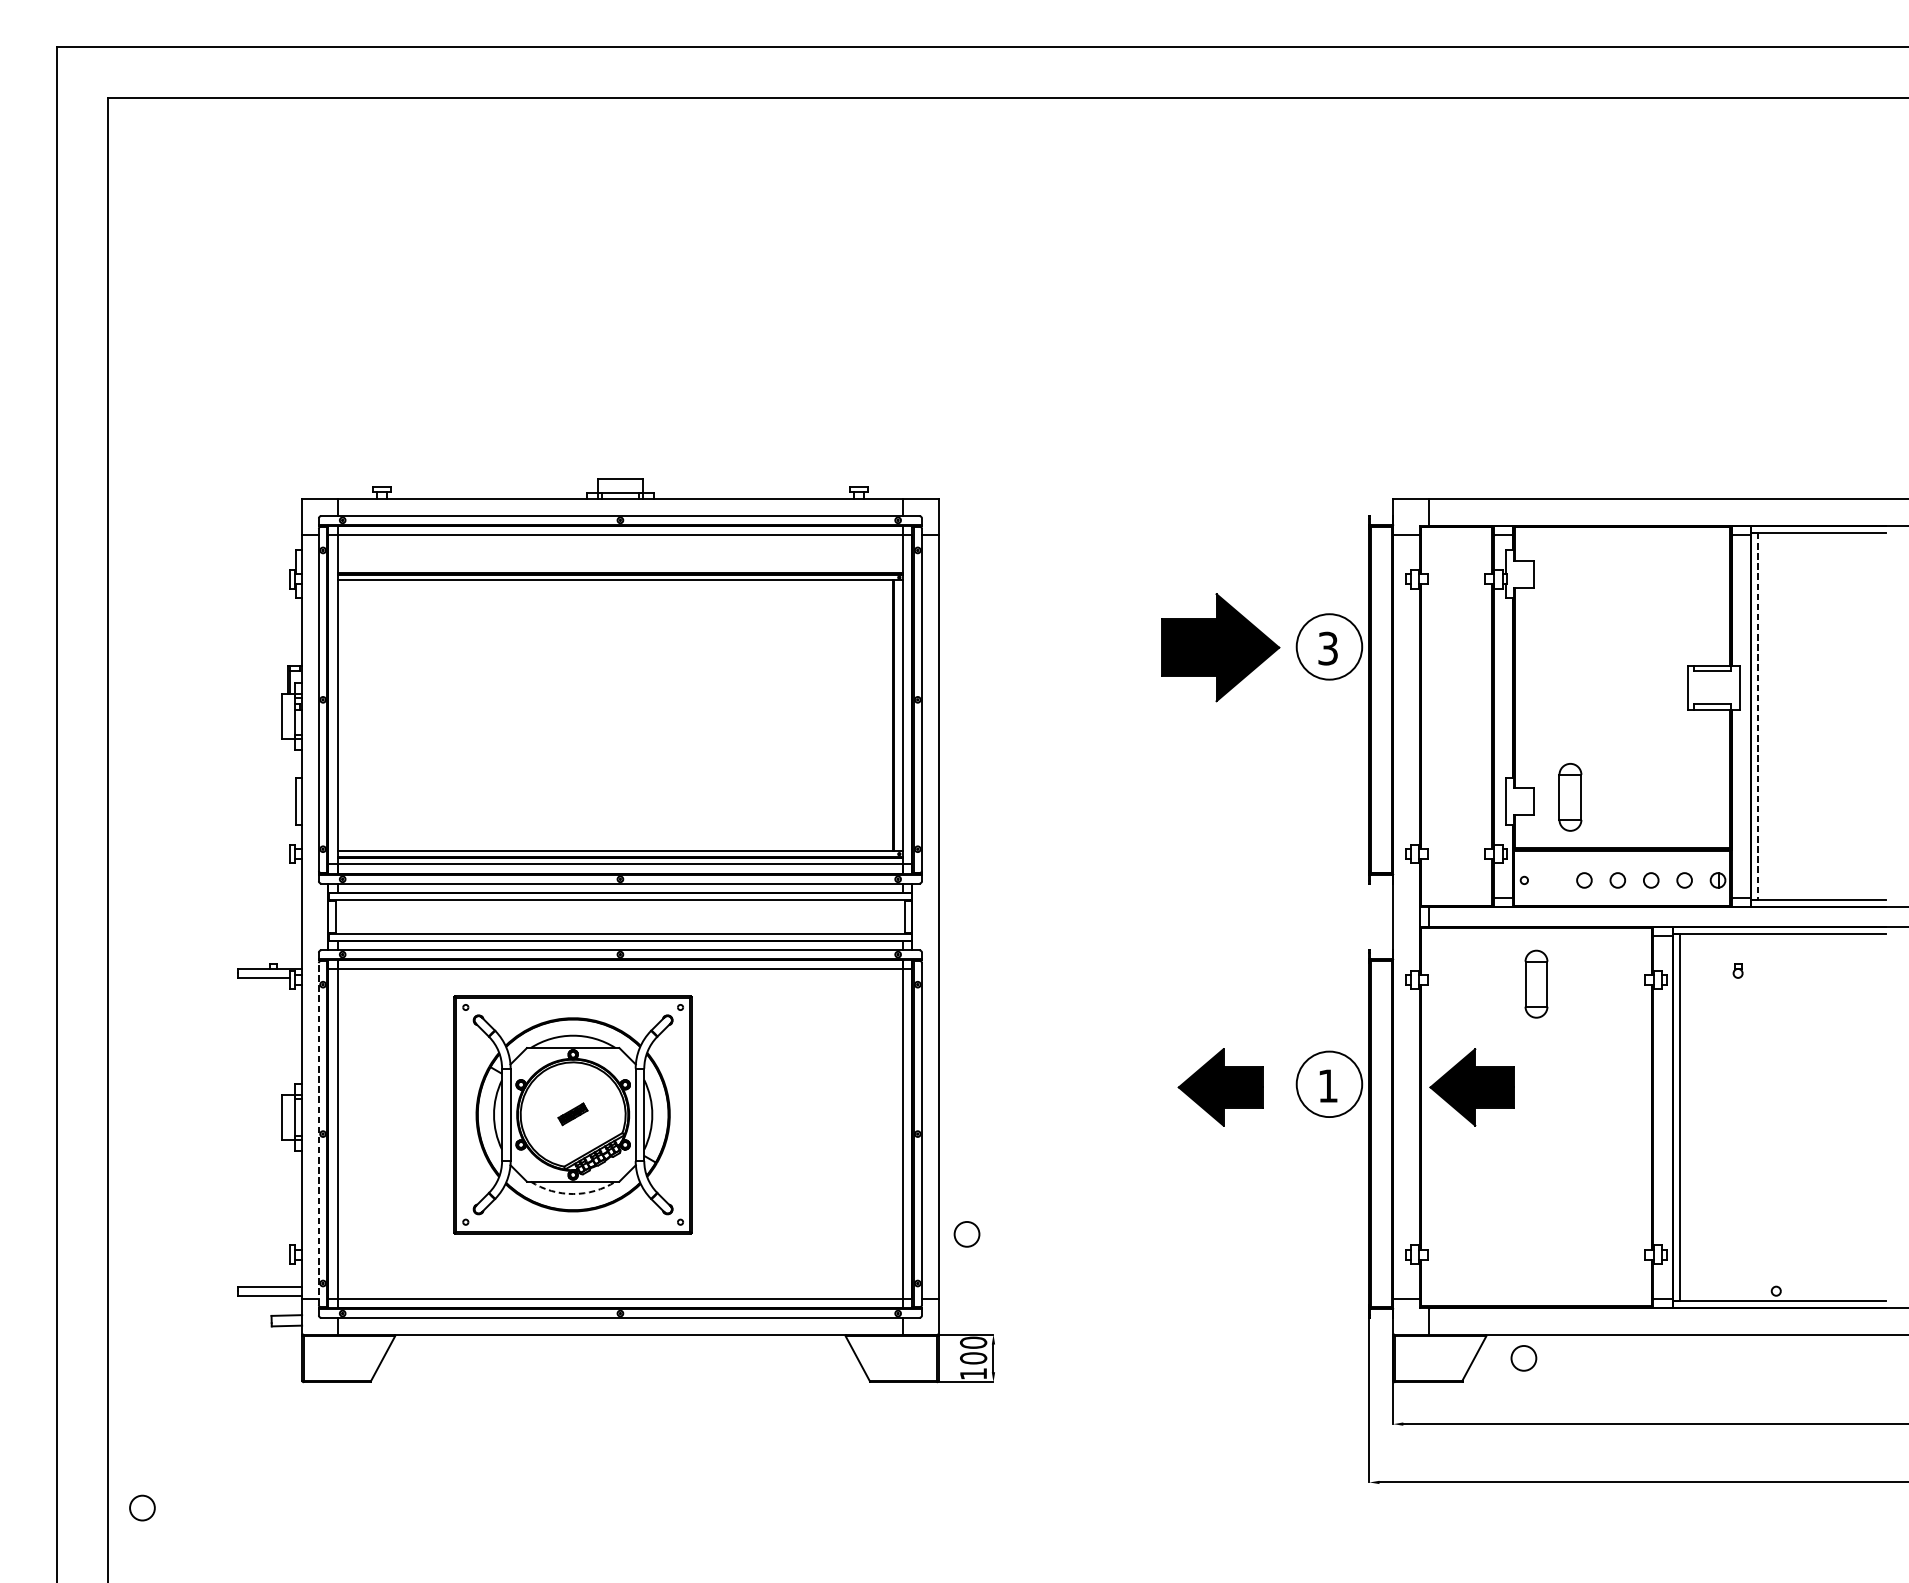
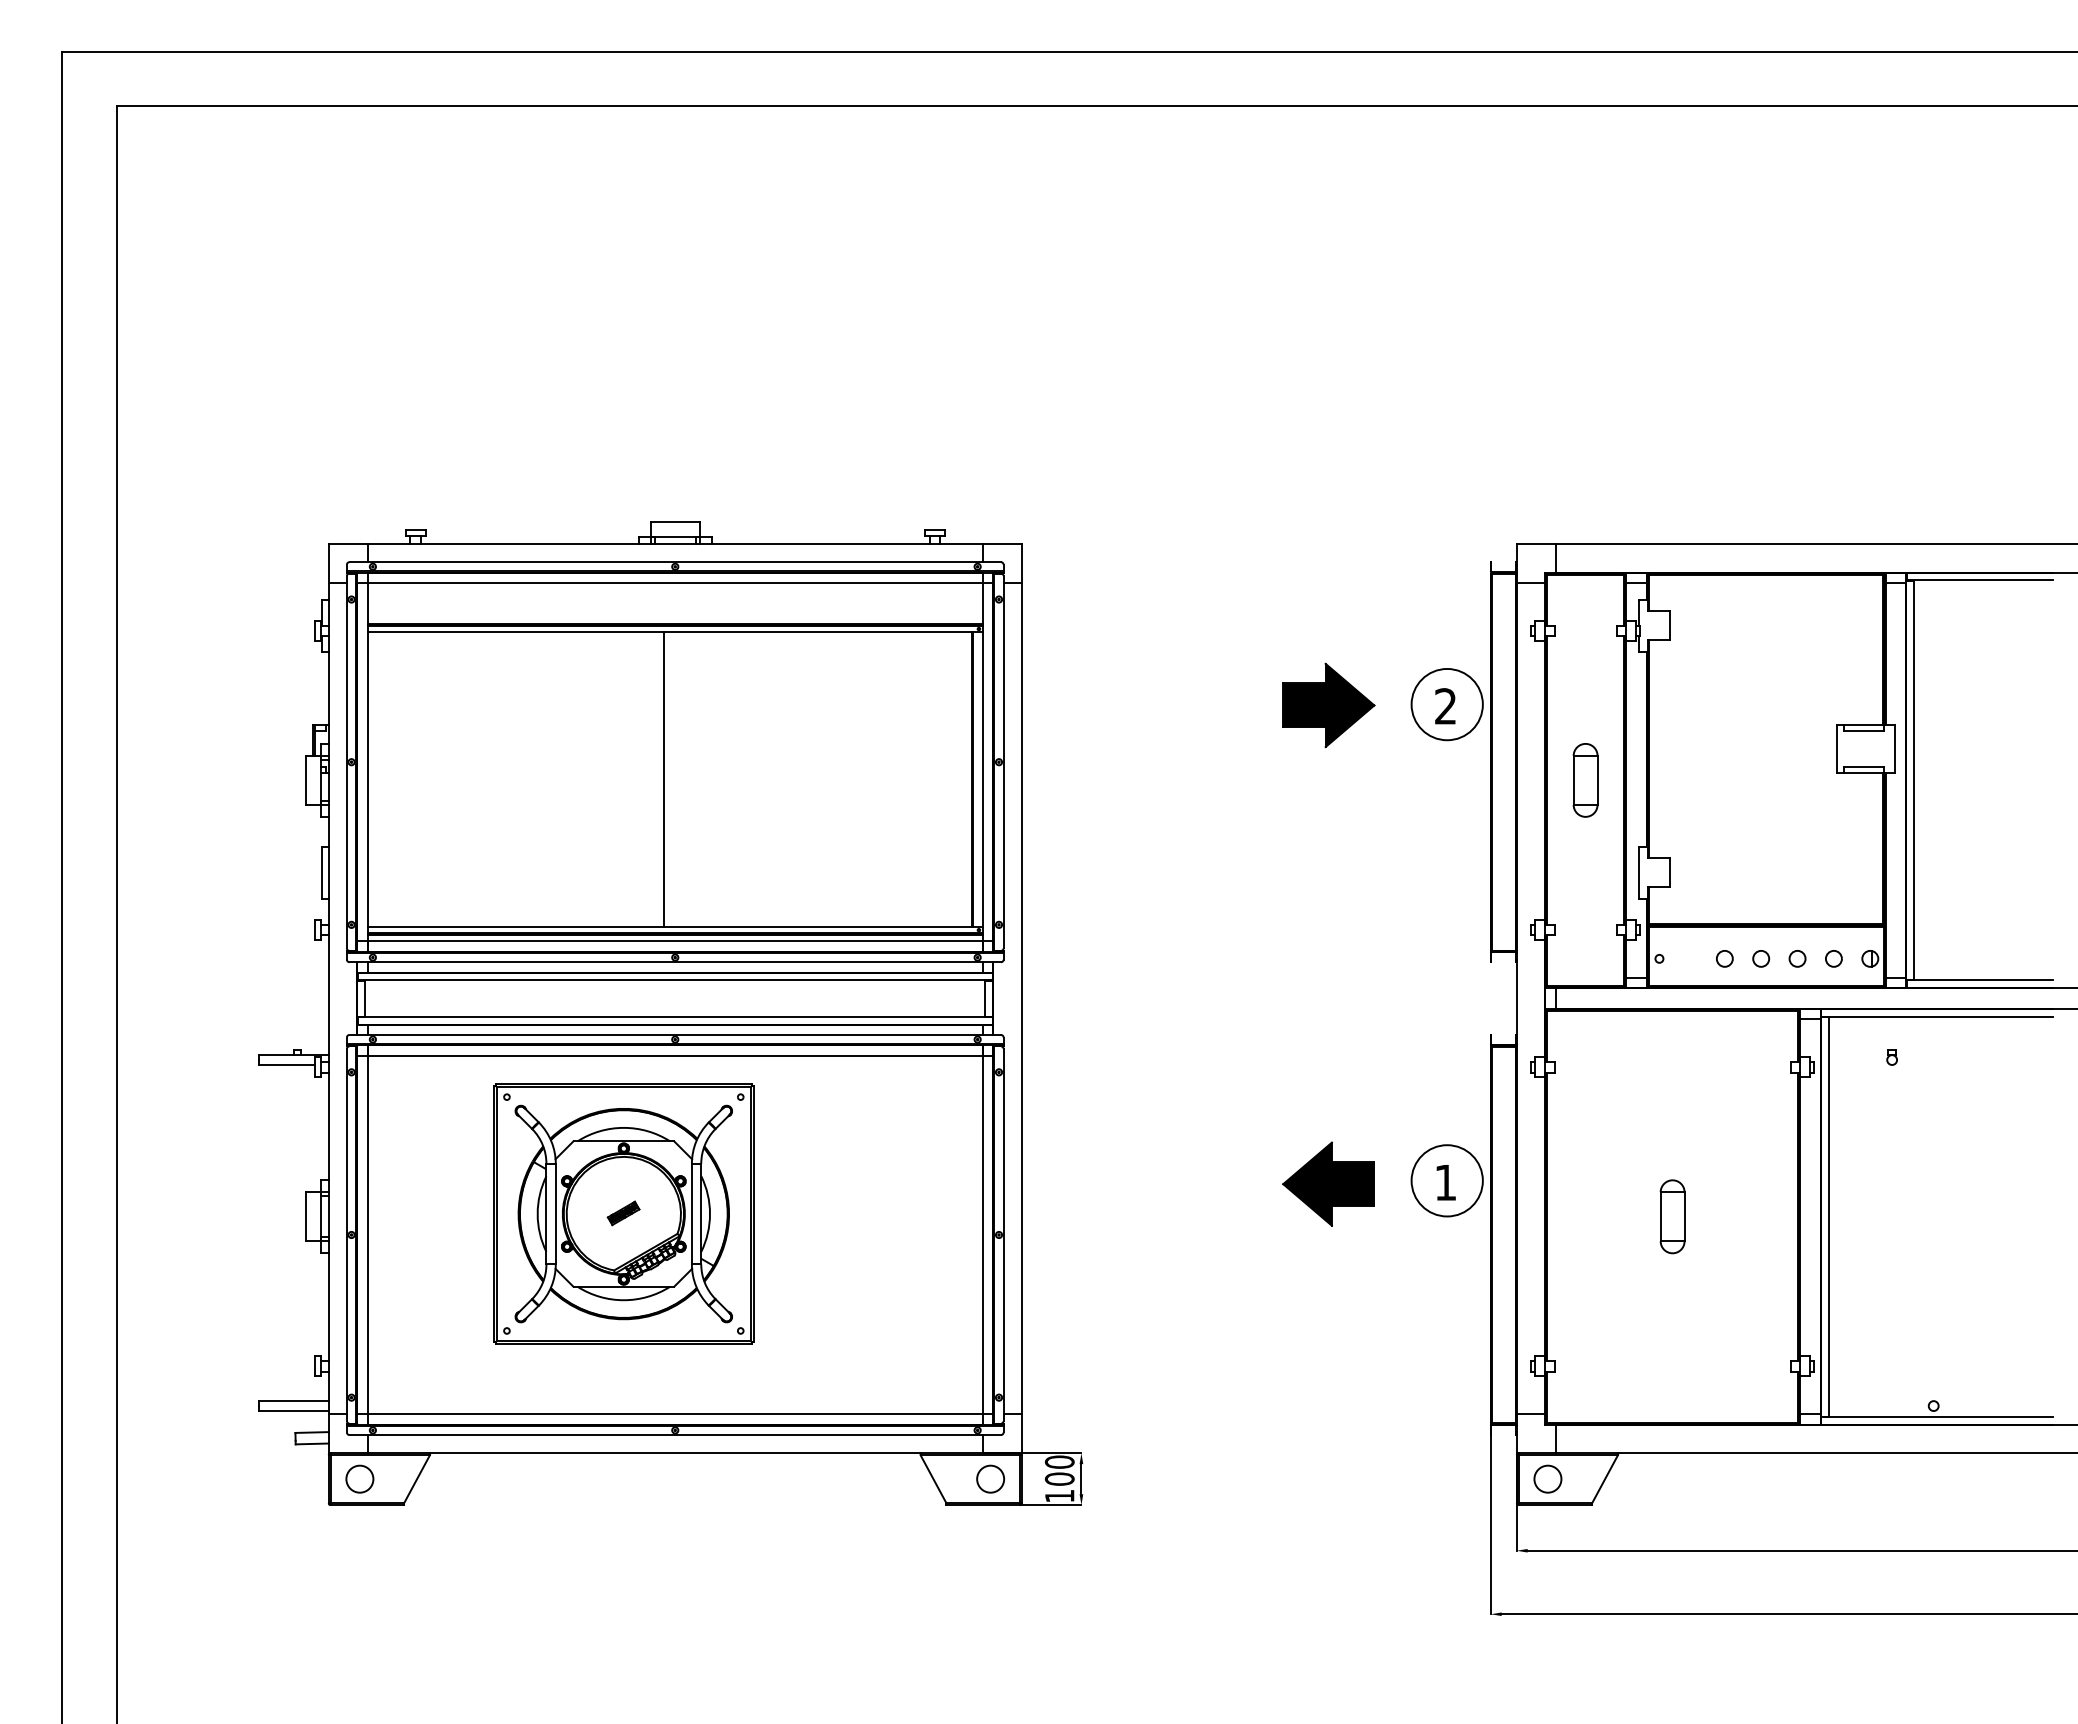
part: (1220, 647) -> (1328, 705), size x0.71
text: (1327, 648) -> (1445, 706), 3 -> 2
line: (610, 715) -> (664, 779), added
line: (1758, 716) -> (1914, 780), dashed -> solid
part: (1570, 797) -> (1585, 780), moved
part: (1536, 983) -> (1672, 1216), moved
part: (1472, 1086) -> (1602, 1183), removed
line: (318, 1133) -> (346, 1234), dashed -> solid
arc: (572, 1194) -> (623, 1300), dashed -> solid
circle: (966, 1233) -> (990, 1478), moved
circle: (1523, 1357) -> (1547, 1478), moved
circle: (142, 1507) -> (359, 1478), moved

